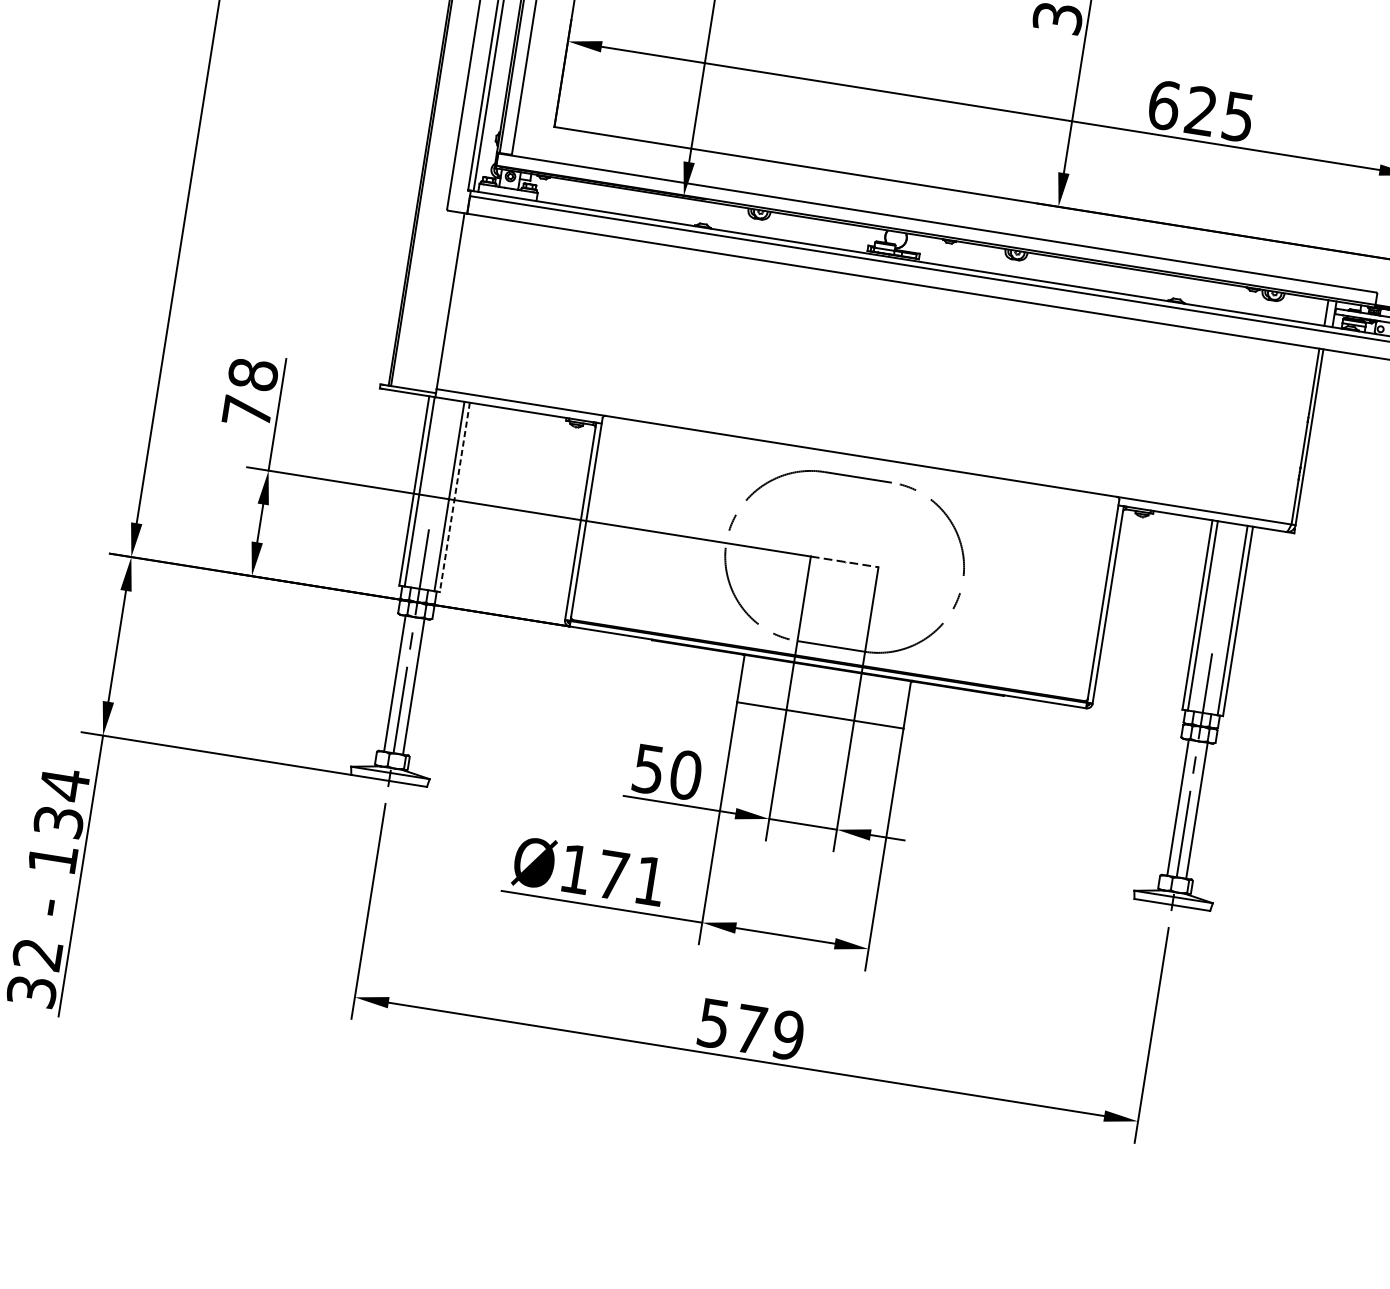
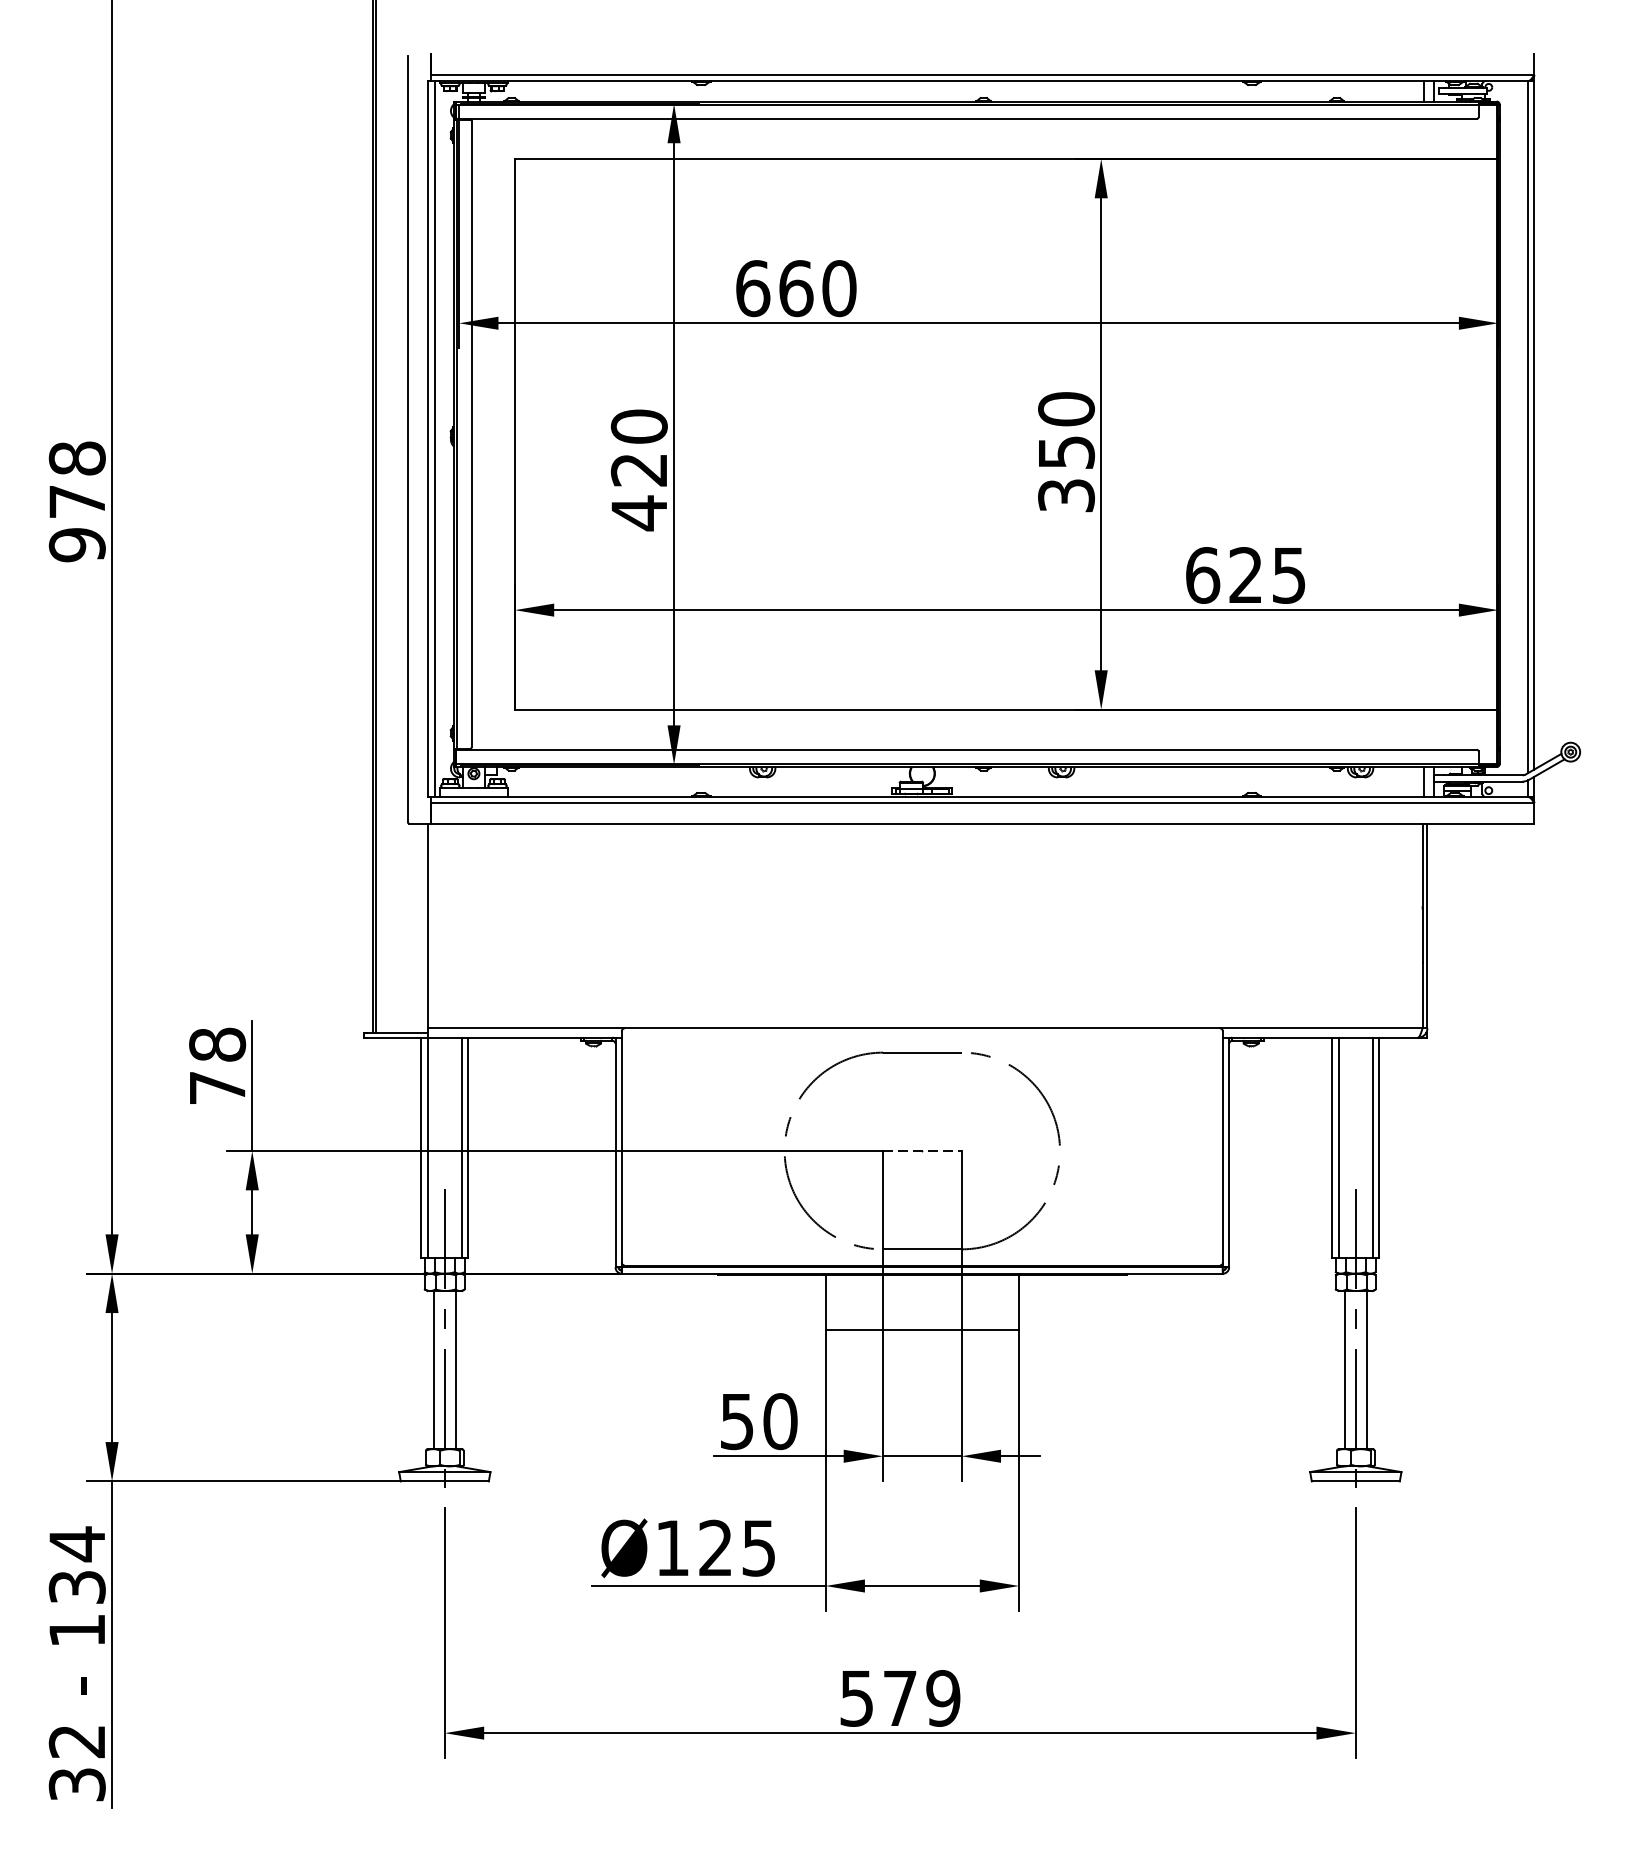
line: (454, 497) -> (468, 1148), dashed -> solid
text: (630, 877) -> (736, 1547), Ø171 -> Ø125

